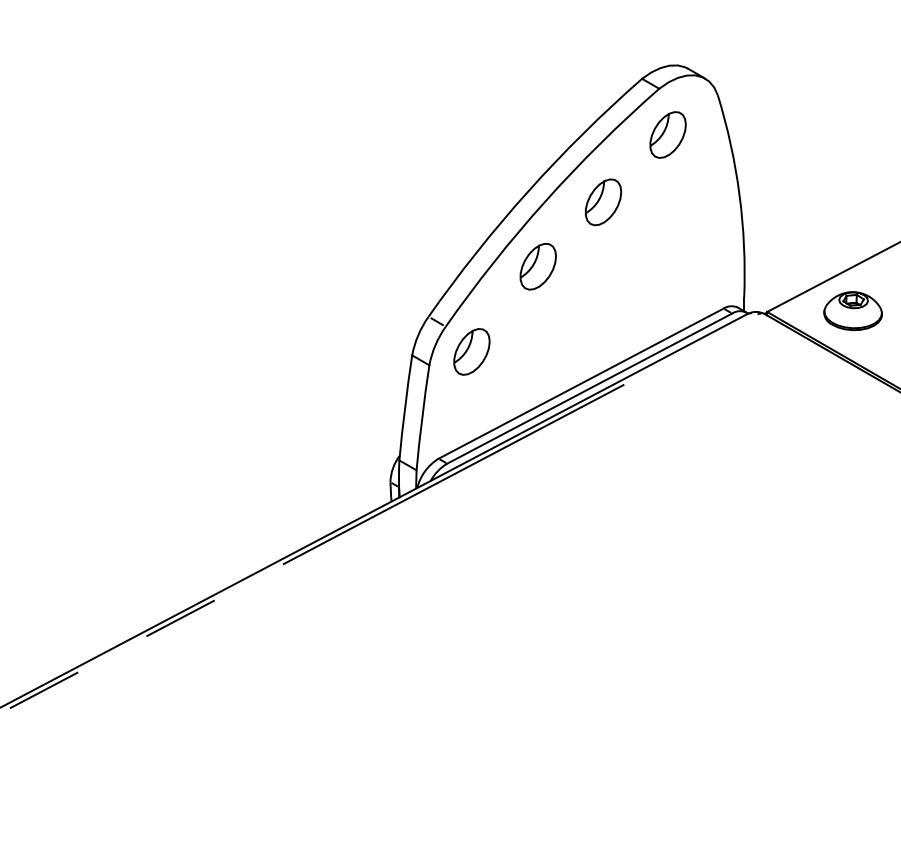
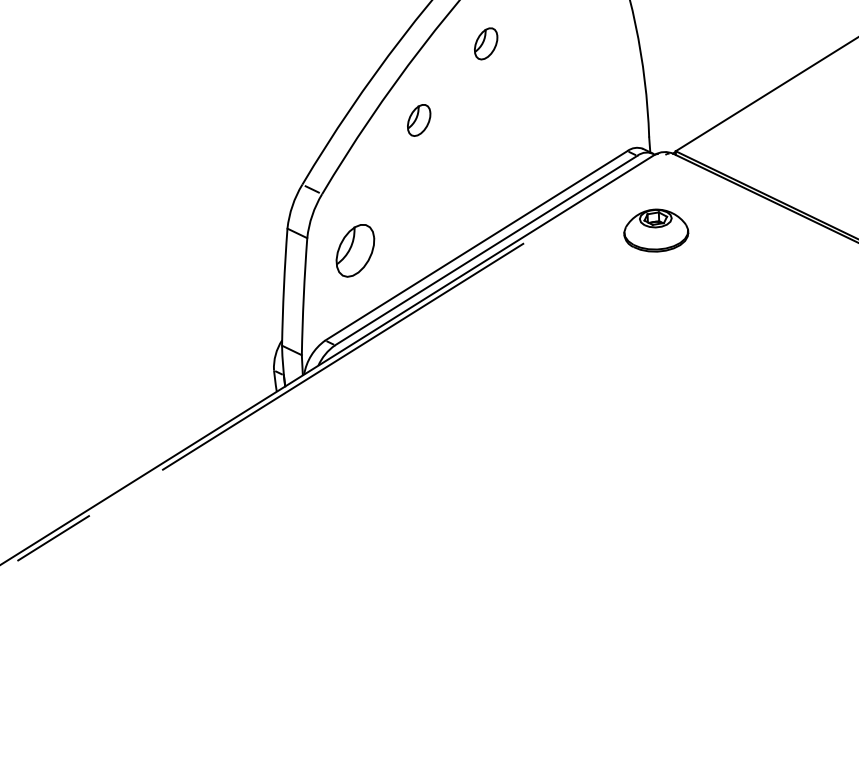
part: (603, 202) -> (485, 43), size x0.6
part: (537, 266) -> (418, 120), size x0.6
part: (852, 310) -> (655, 229), moved
part: (471, 351) -> (354, 250), moved

